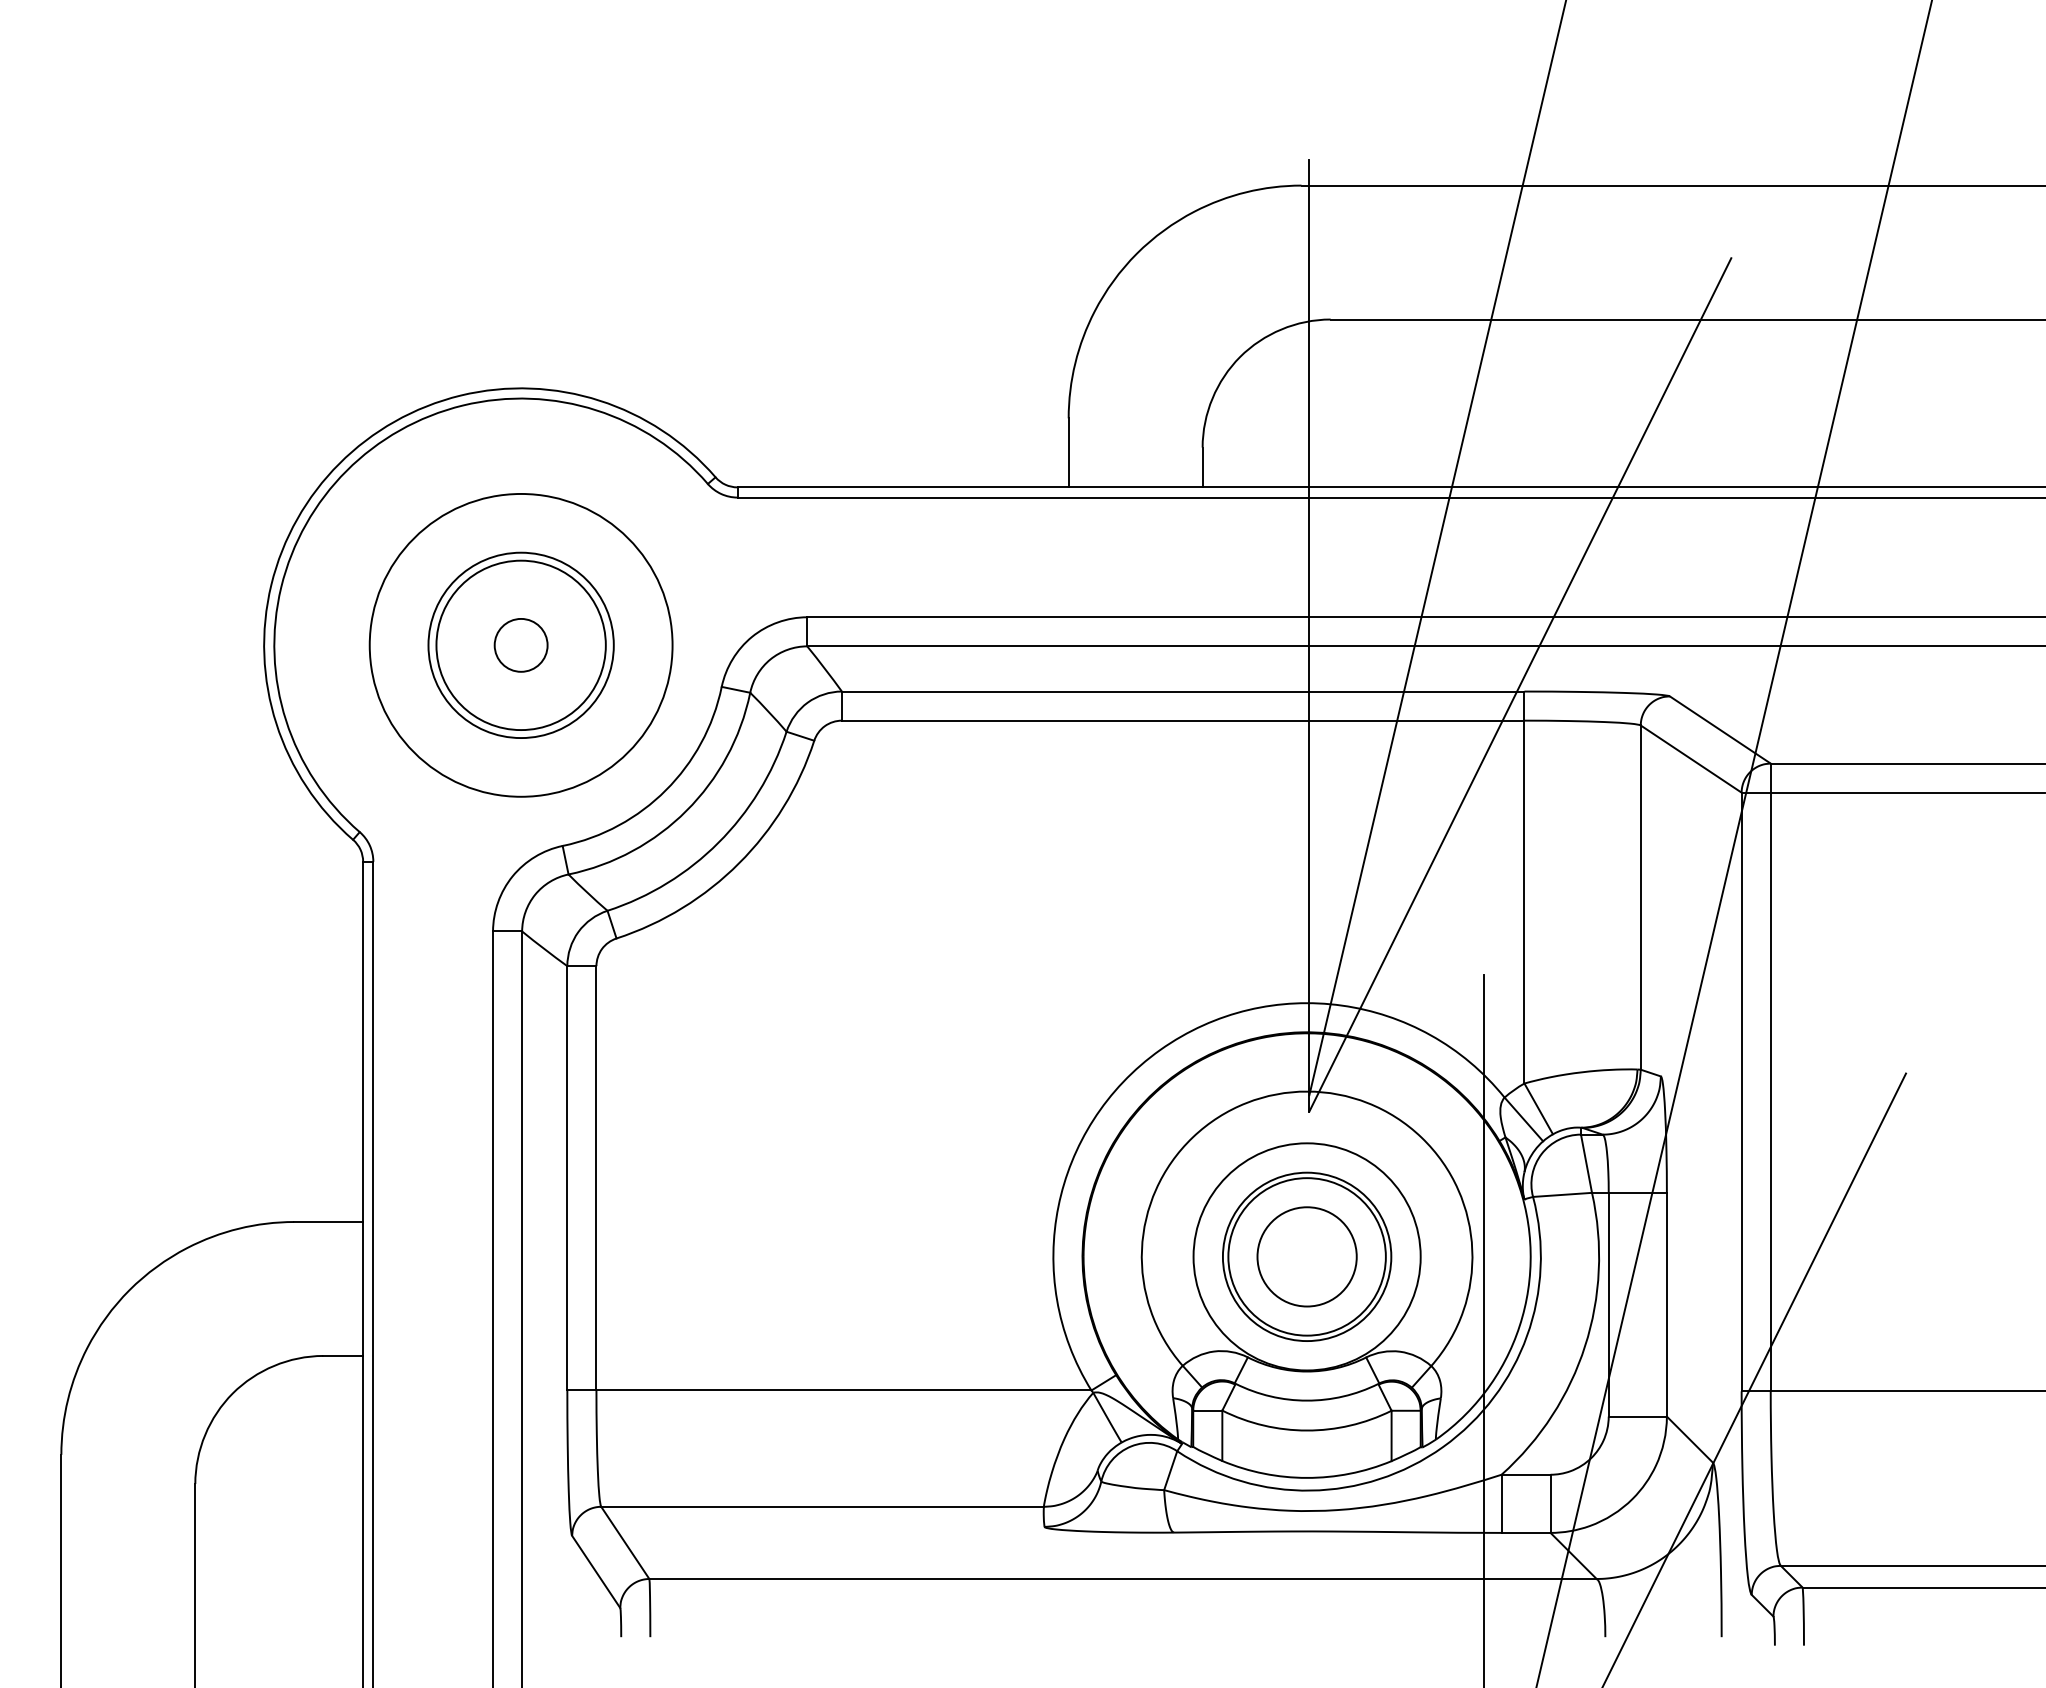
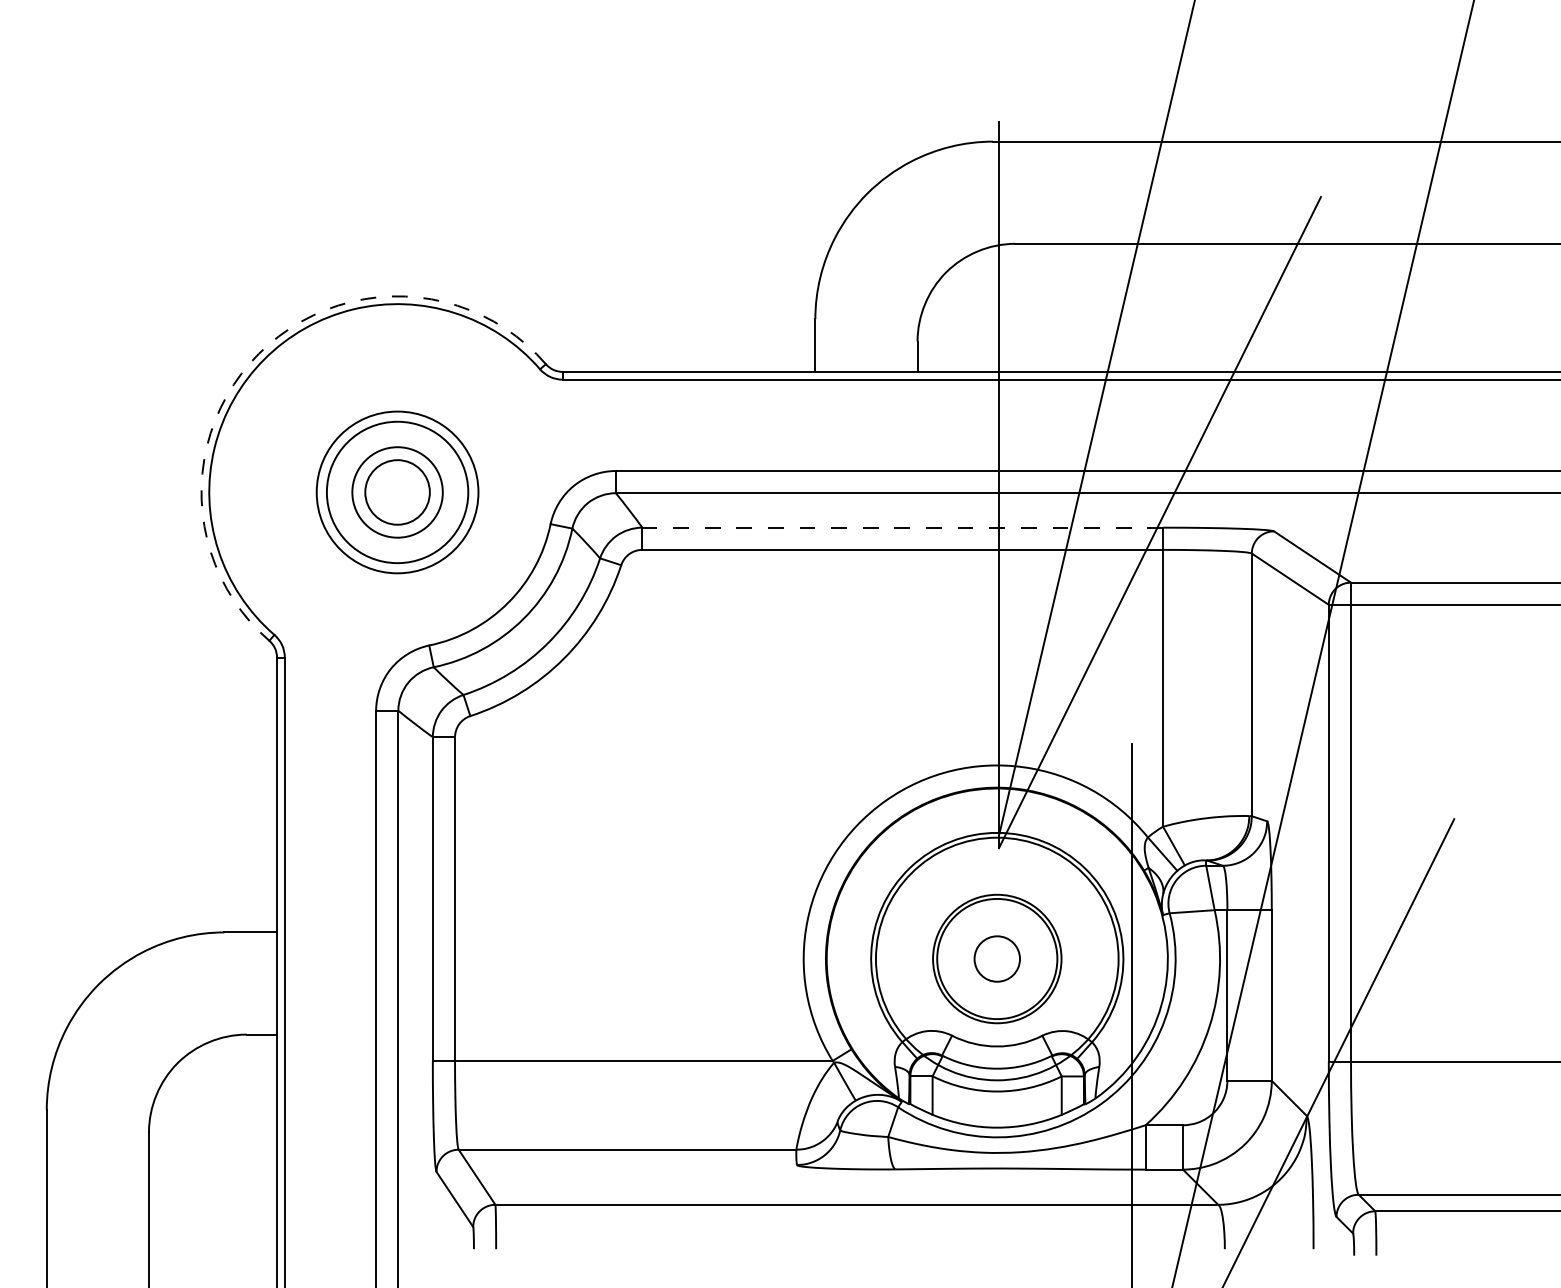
arc: (339, 463) -> (258, 353), solid -> dashed
circle: (520, 644) -> (397, 491), size x0.7
circle: (520, 644) -> (397, 491), size x1.6
circle: (520, 645) -> (397, 492), size x0.7
line: (1182, 691) -> (902, 527), solid -> dashed
circle: (1306, 1256) -> (996, 958), size x0.6
circle: (1306, 1256) -> (996, 958), size x1.4

